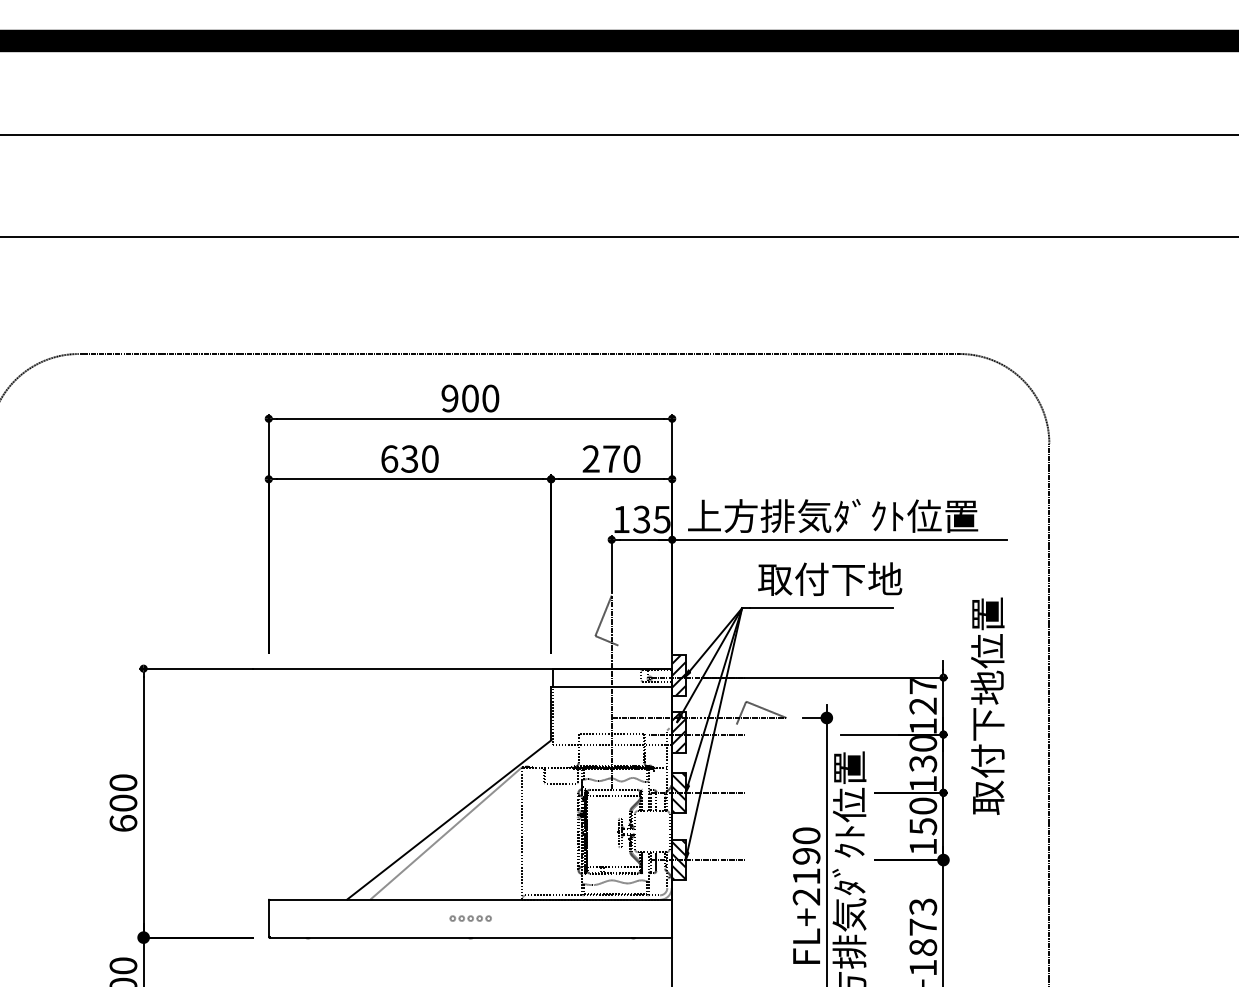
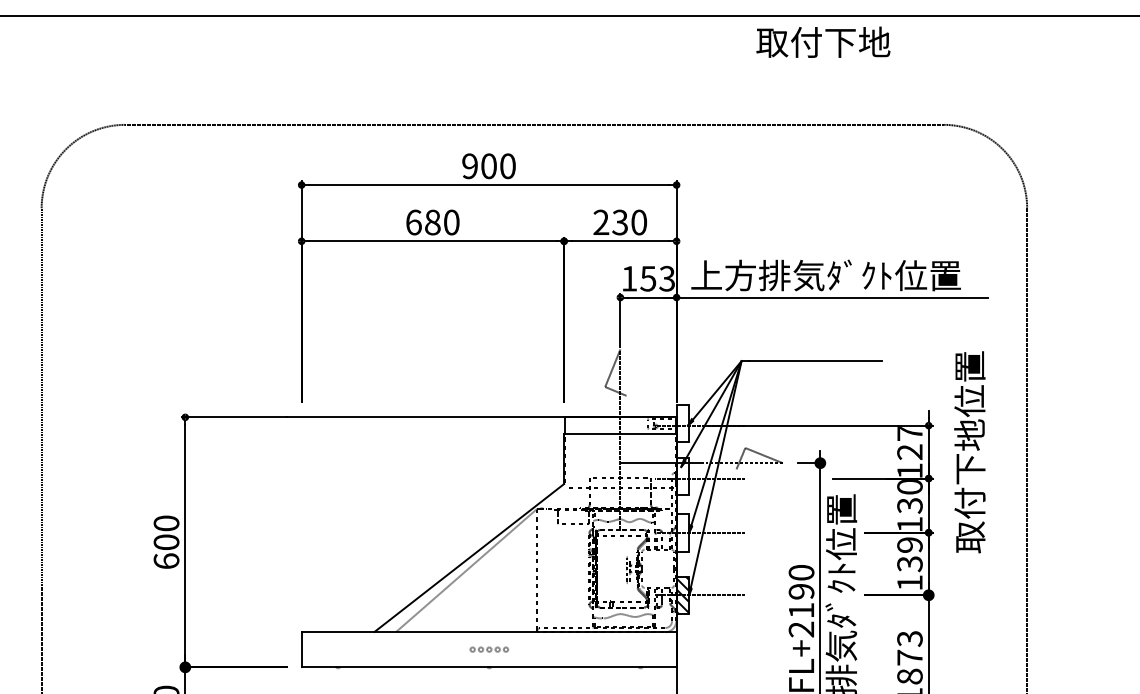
text: (409, 458) -> (432, 221), 630 -> 680
text: (611, 458) -> (620, 221), 270 -> 230
text: (651, 518) -> (657, 277), 135 -> 153
text: (830, 578) -> (823, 41), moved
hatch: (678, 675) -> (682, 423), removed
hatch: (678, 732) -> (682, 476), removed
hatch: (678, 792) -> (682, 532), removed
text: (923, 815) -> (910, 553), 150 -> 139

